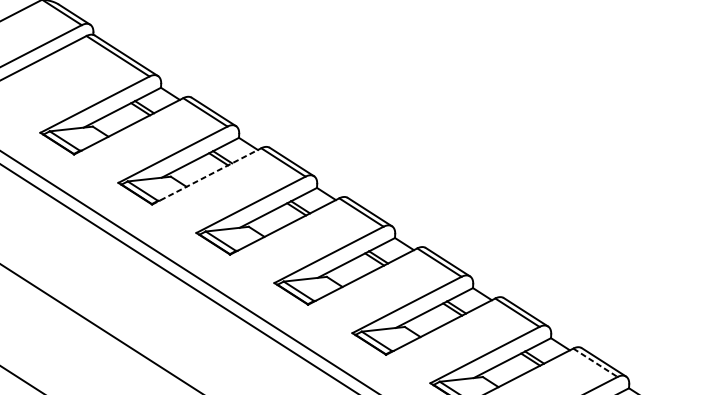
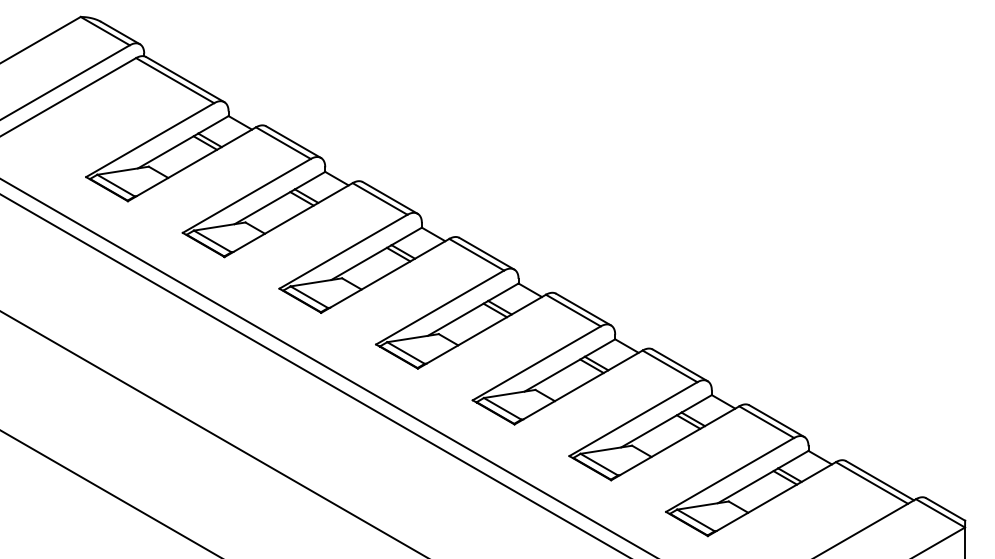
line: (206, 176) -> (288, 220), dashed -> solid
line: (595, 363) -> (766, 422), dashed -> solid

